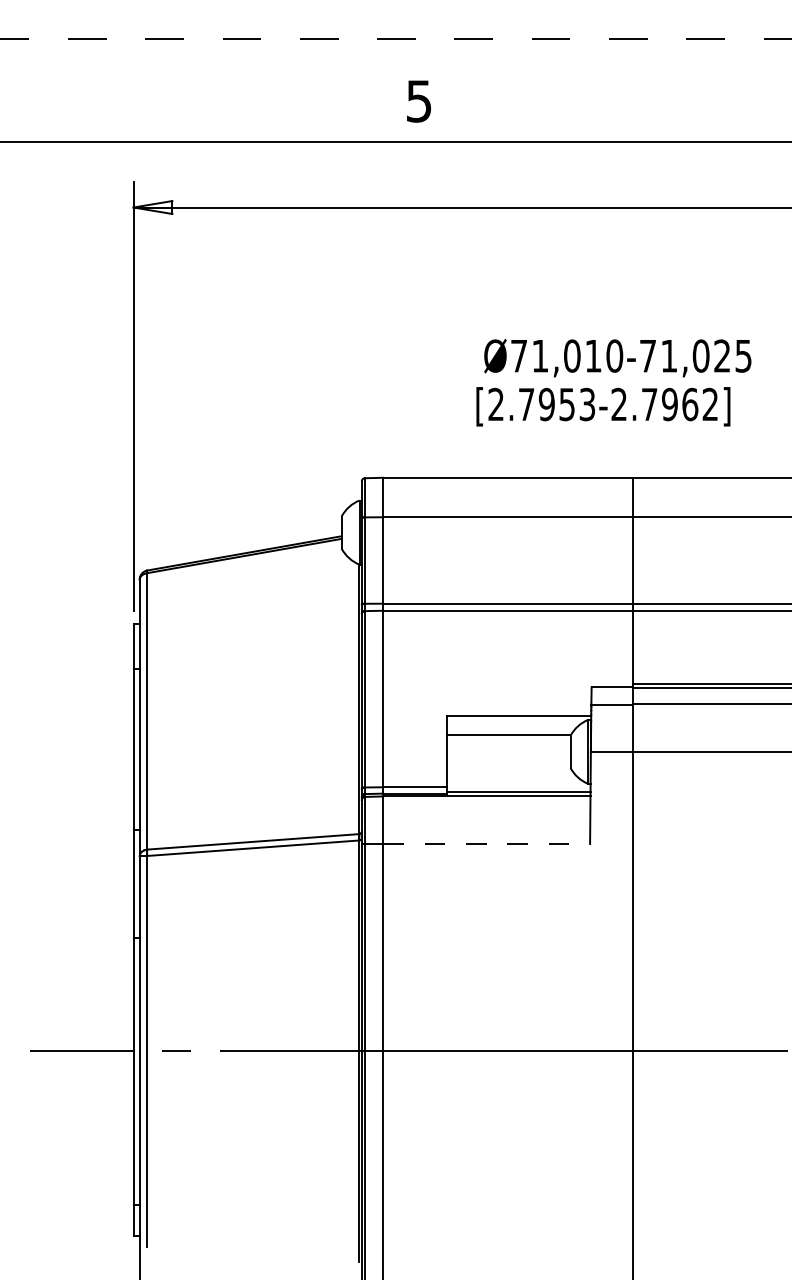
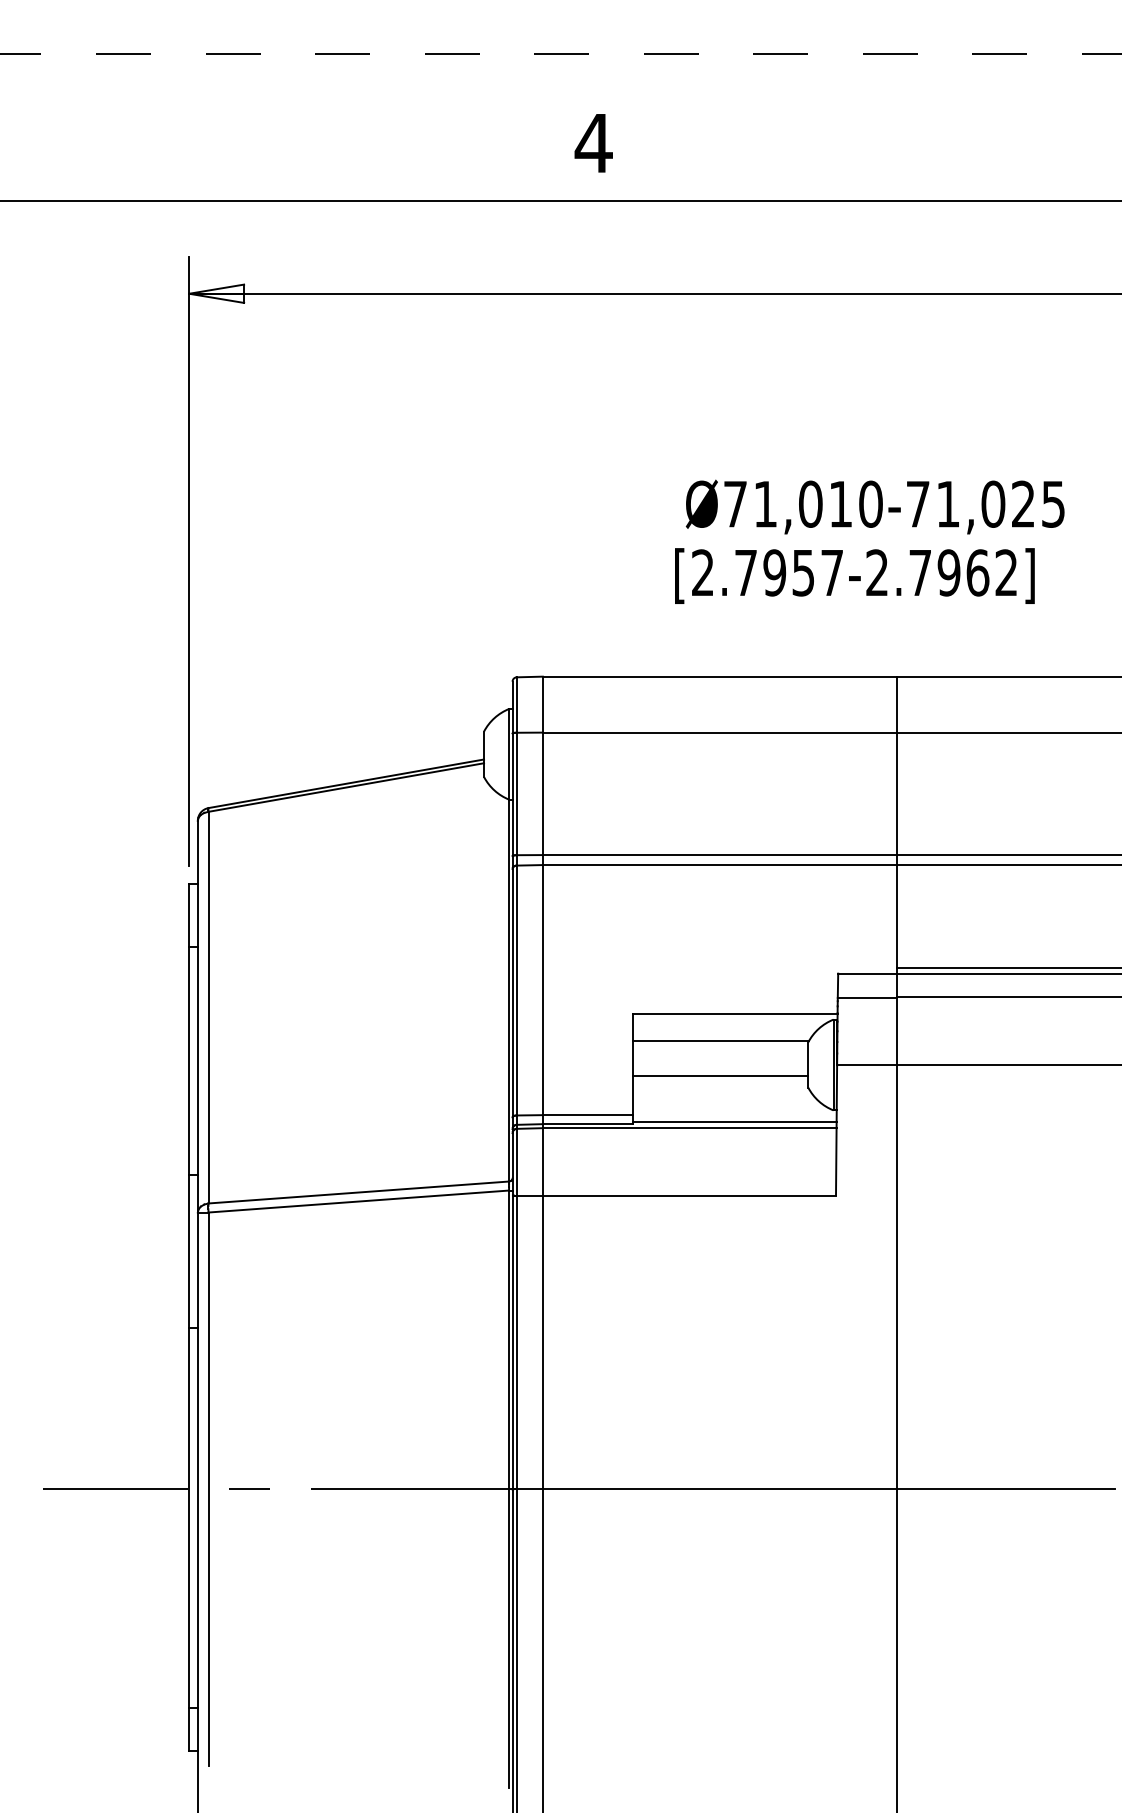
text: (418, 101) -> (593, 143), 5 -> 4
text: (587, 404) -> (832, 572), [2.7953-2.7962] -> [2.7957-2.7962]
line: (508, 759) -> (720, 1076), added
line: (486, 843) -> (689, 1195), dashed -> solid

